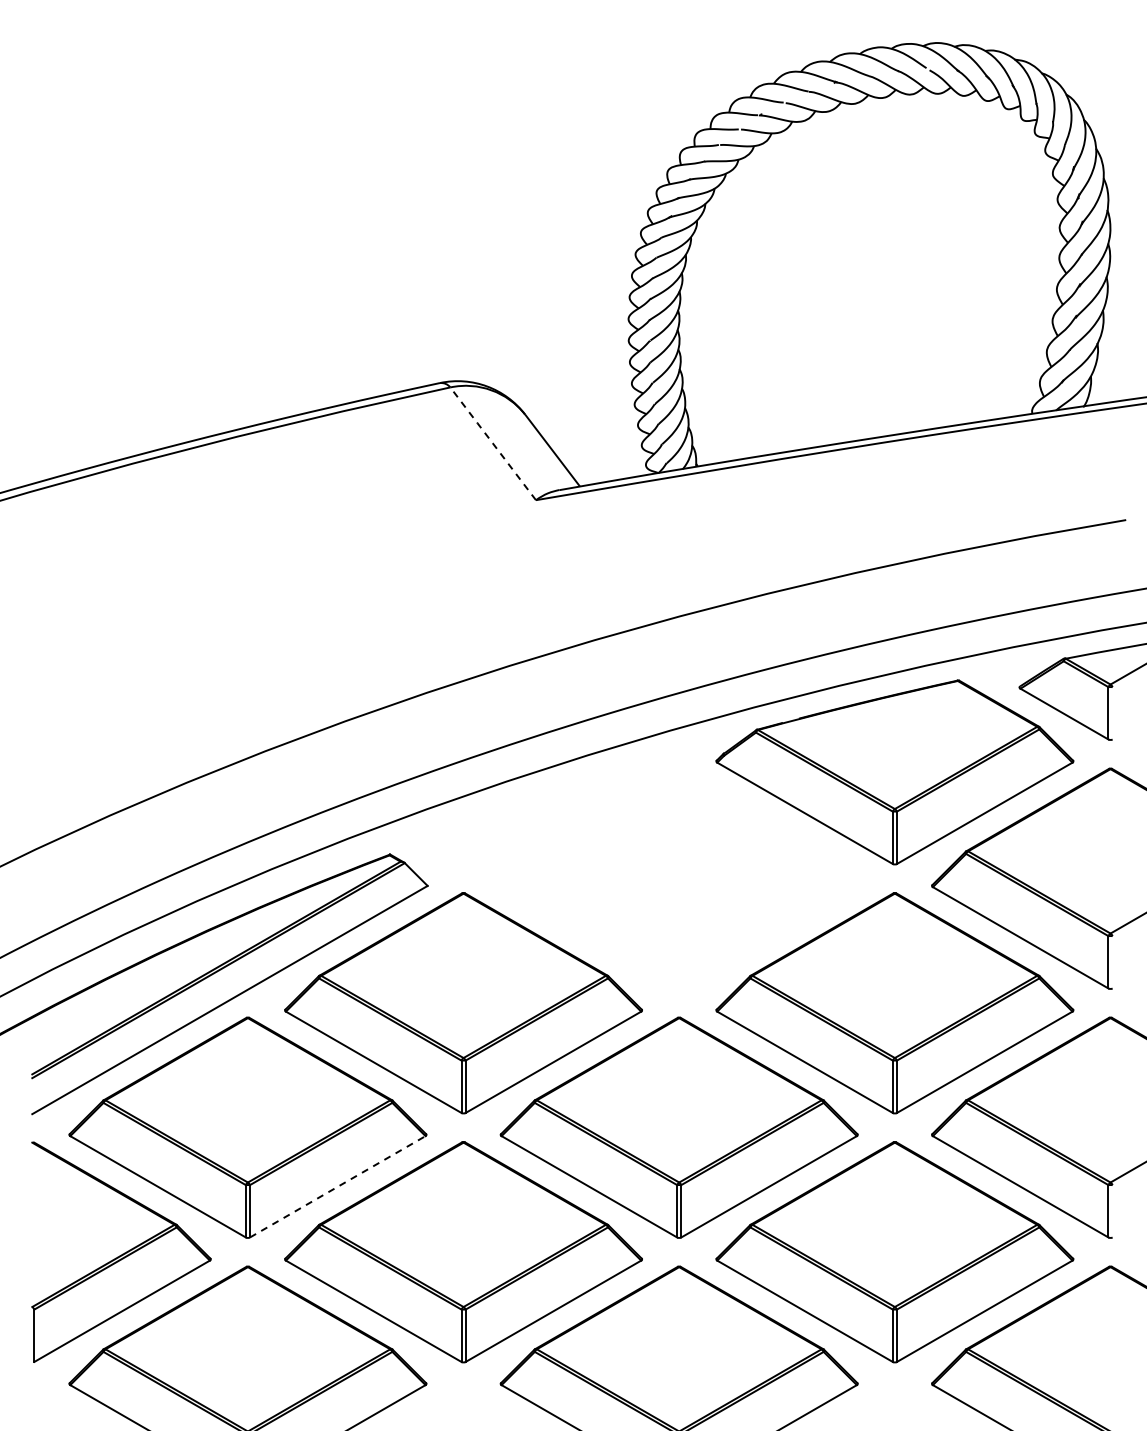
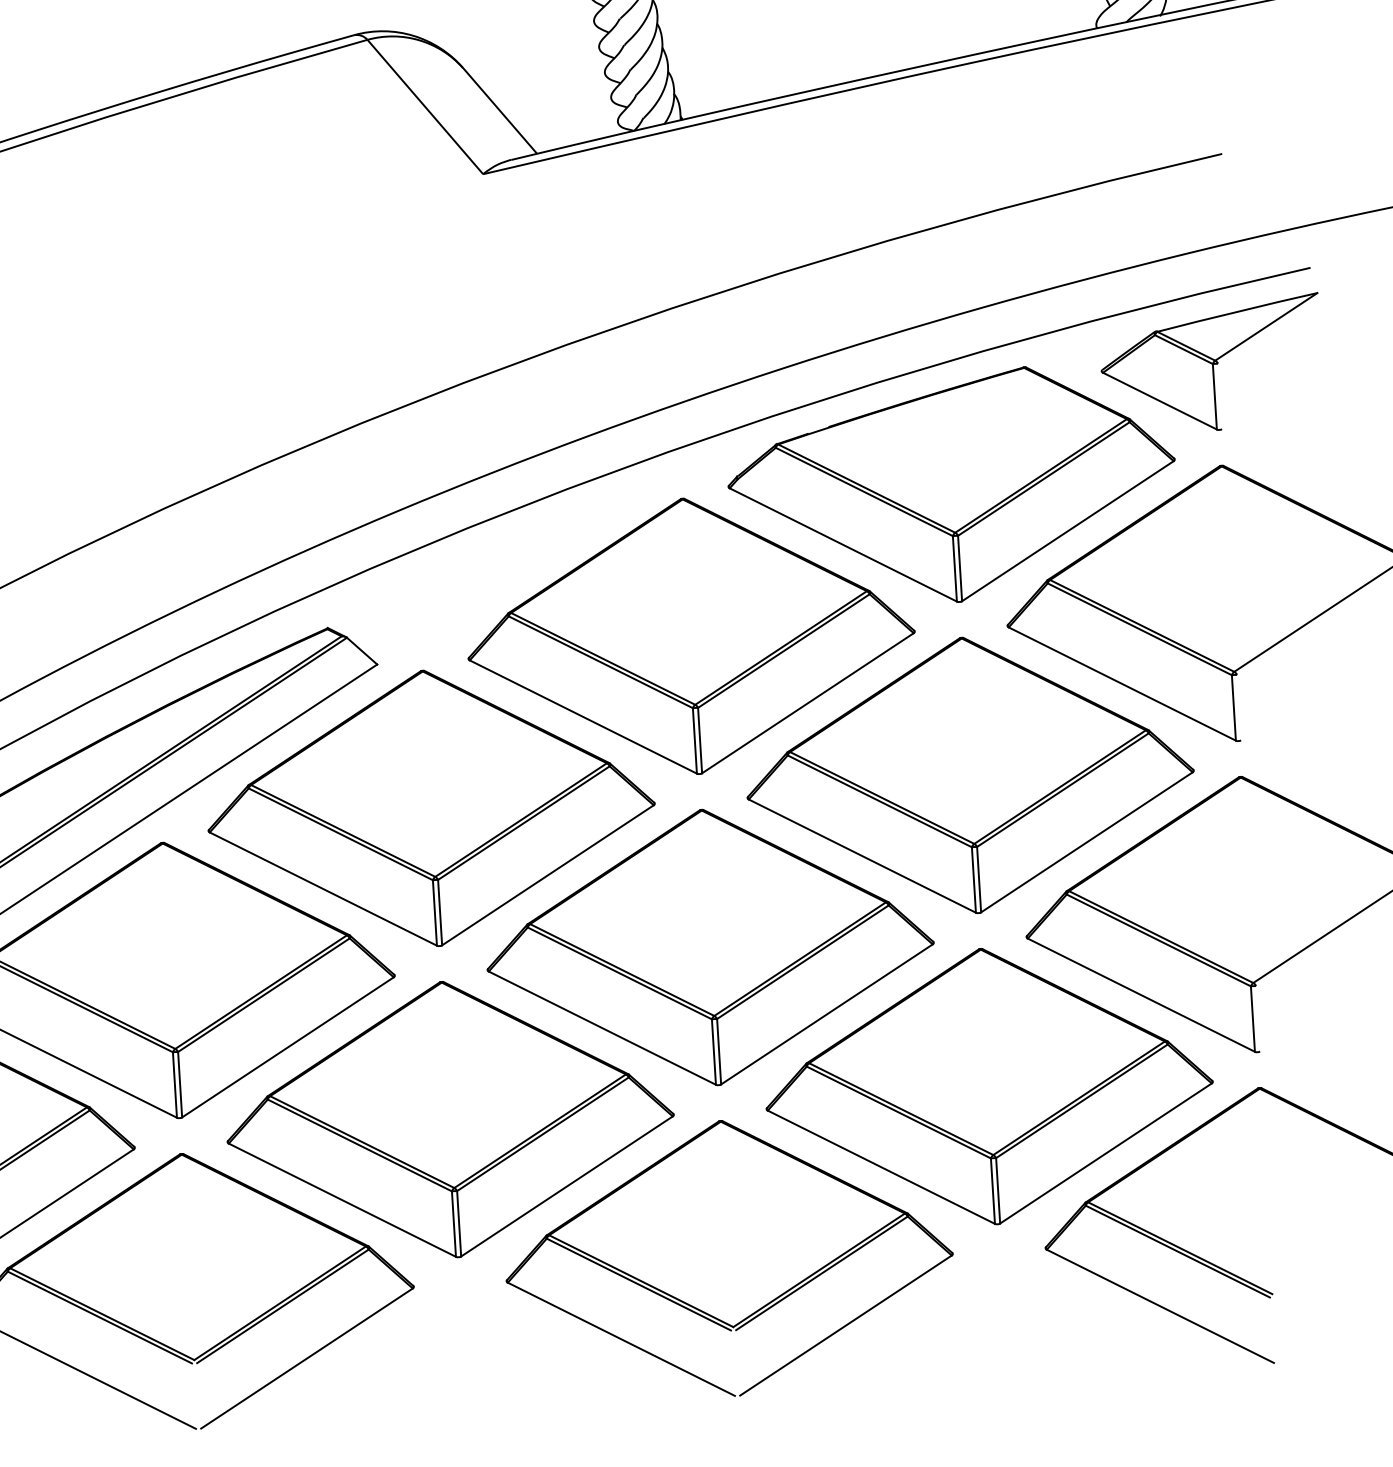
line: (492, 443) -> (424, 106), dashed -> solid
part: (678, 878) -> (690, 636), added
line: (338, 1186) -> (288, 1046), dashed -> solid

